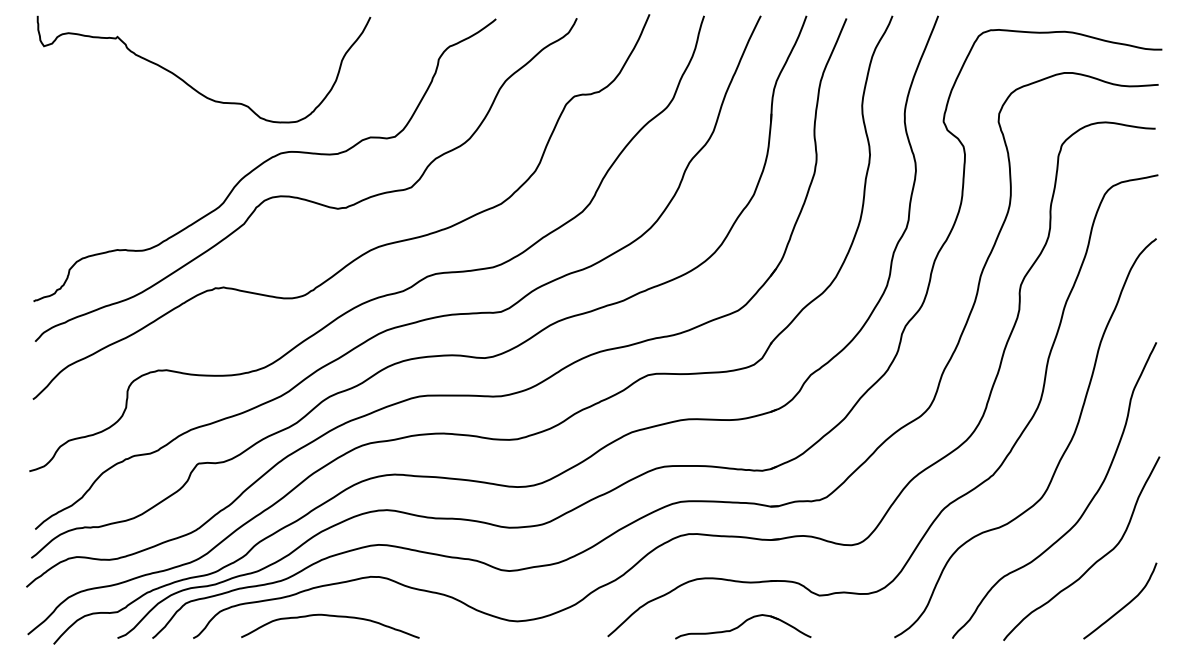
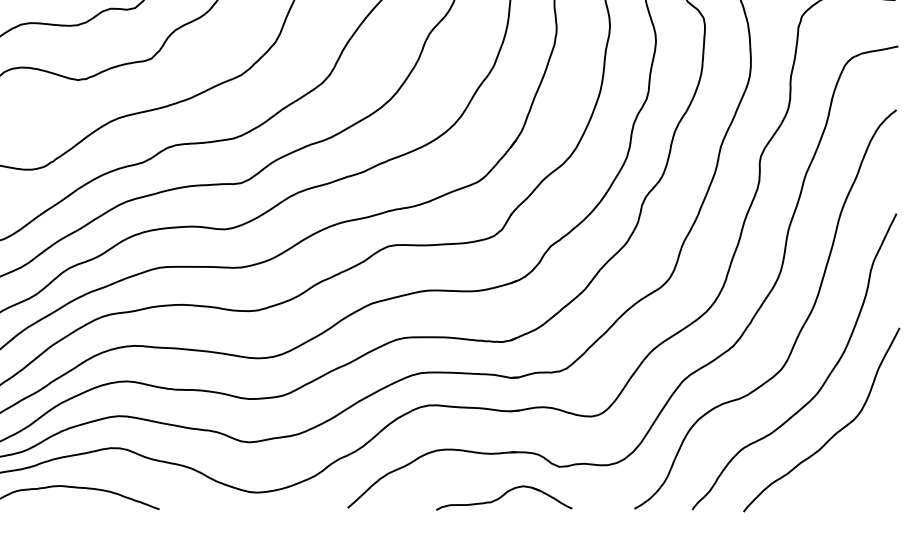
curve: (1125, 604) -> (865, 475), removed
part: (743, 626) -> (504, 497), moved

